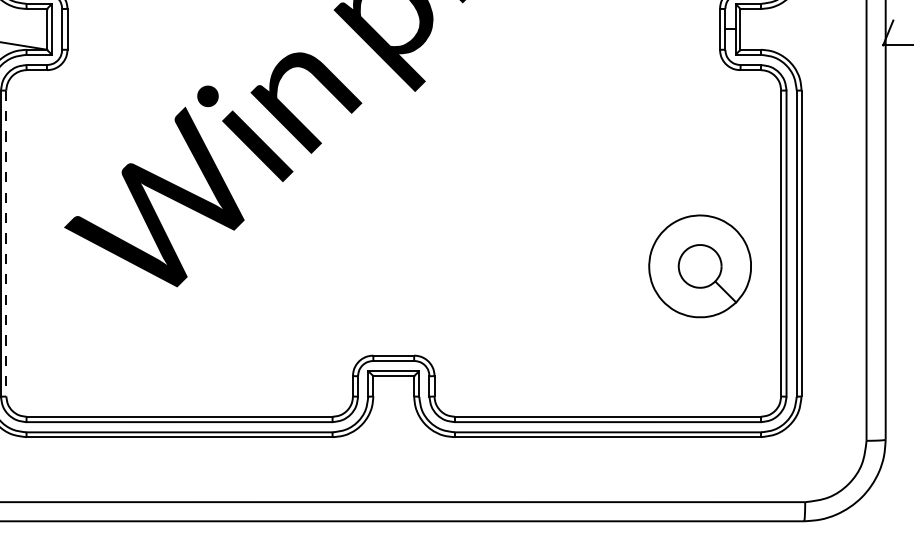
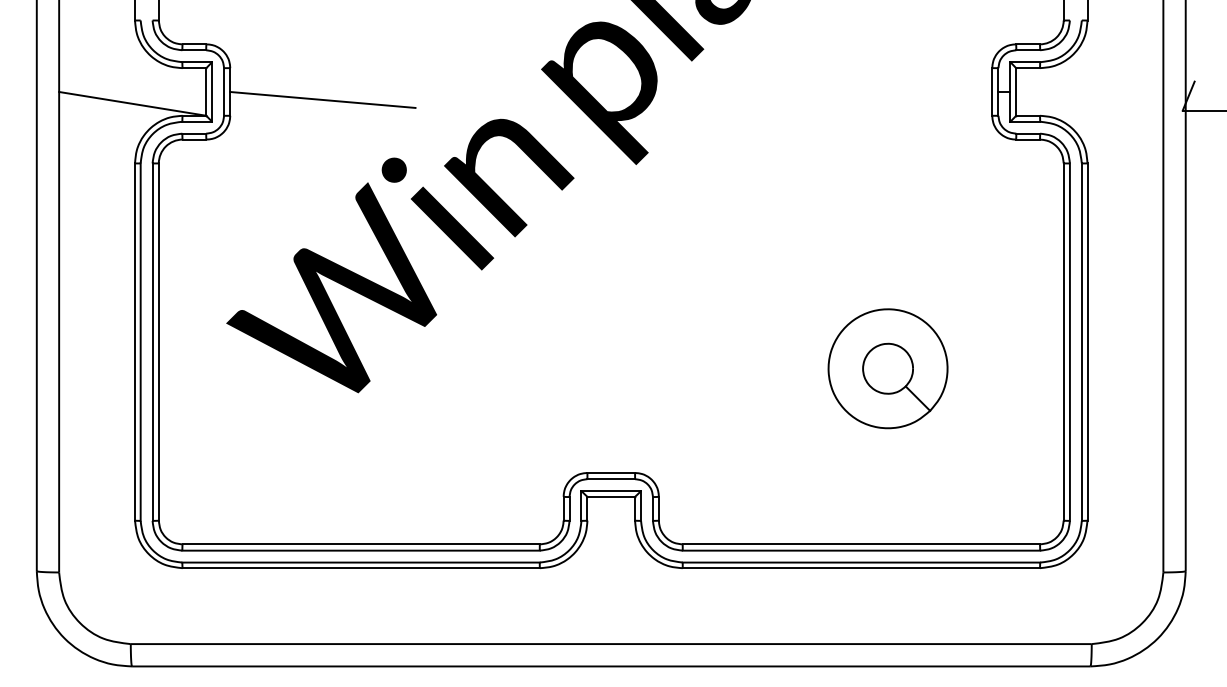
line: (146, 35) -> (322, 99), added
line: (6, 243) -> (158, 342), dashed -> solid
part: (699, 266) -> (887, 368), moved

